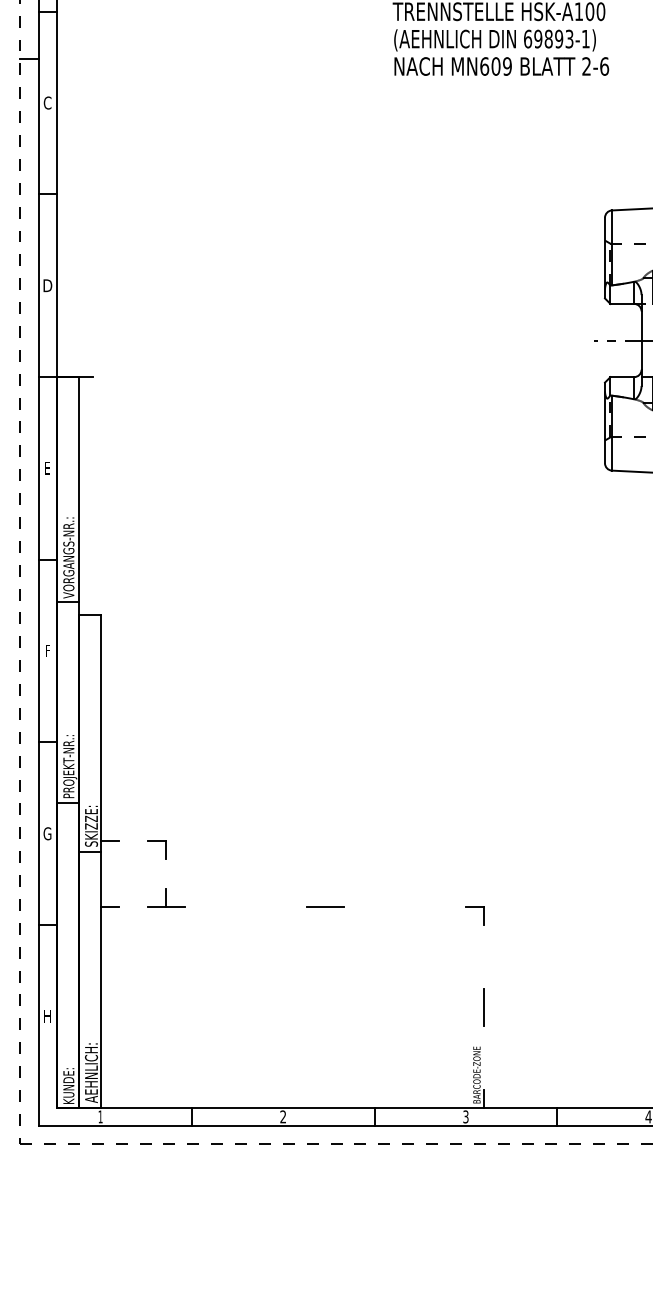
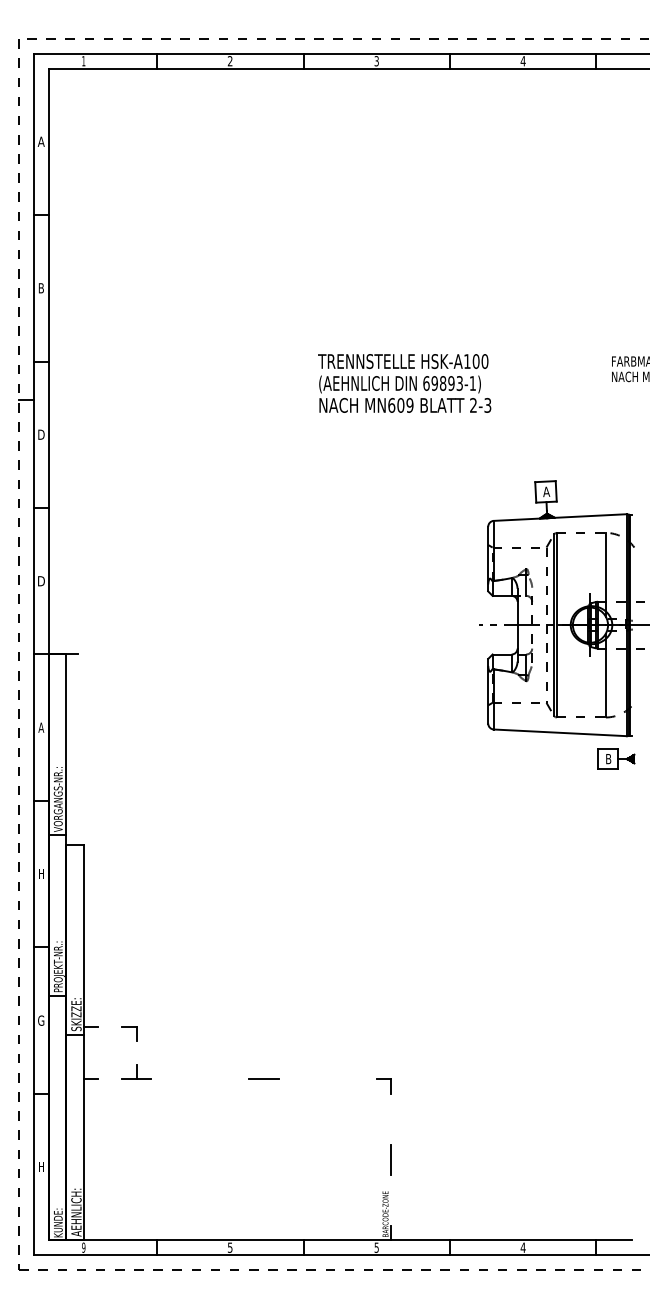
text: (604, 65) -> (487, 404), 2-6 -> 2-3
text: (47, 102) -> (41, 434), C -> D
text: (47, 468) -> (41, 727), E -> A
text: (47, 650) -> (41, 873), F -> H
text: (465, 1115) -> (376, 1246), 3 -> 5
text: (100, 1116) -> (83, 1247), 1 -> 9
text: (282, 1116) -> (229, 1247), 2 -> 5

